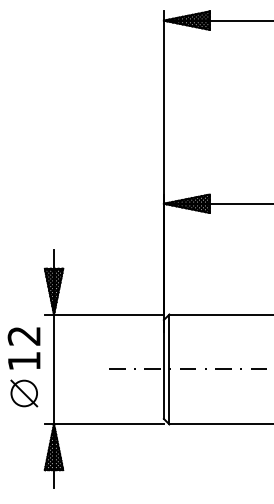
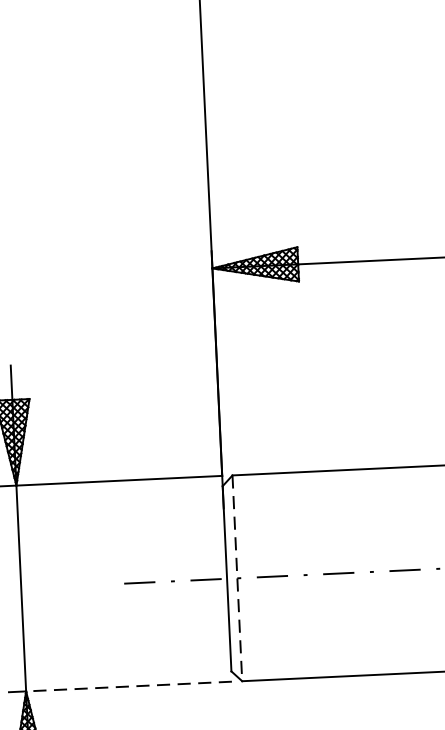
line: (169, 369) -> (237, 578), solid -> dashed
line: (108, 424) -> (128, 686), solid -> dashed

